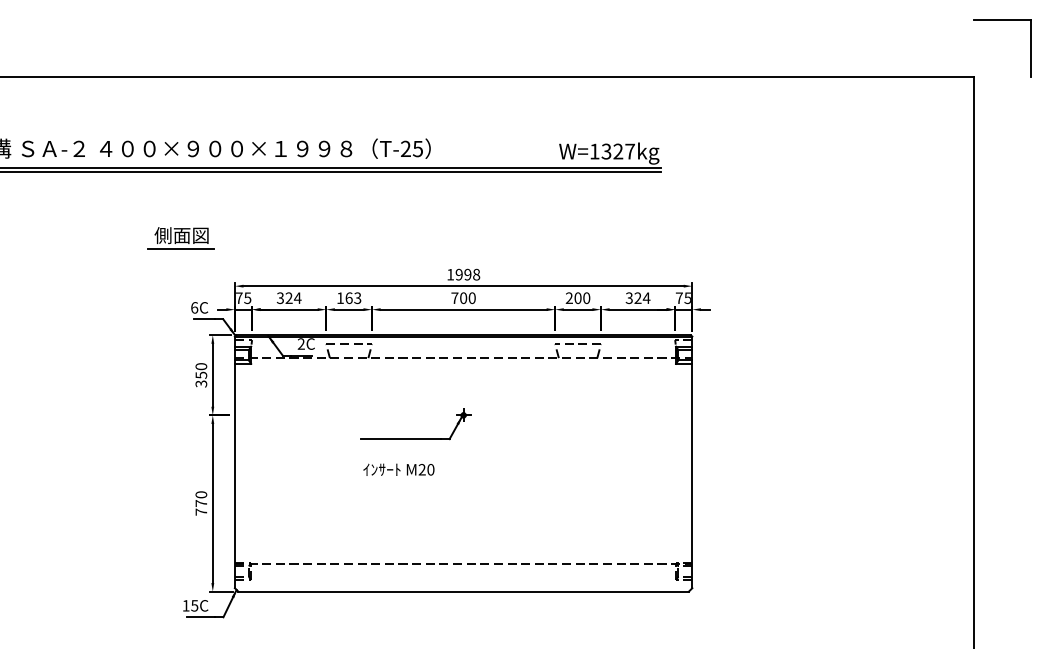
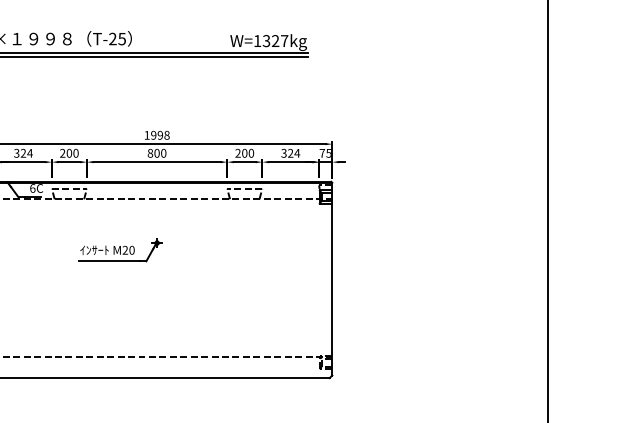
text: (348, 297) -> (68, 152), 163 -> 200
text: (454, 298) -> (150, 153), 700 -> 800
text: (300, 343) -> (32, 188), 2C -> 6C
text: (398, 469) -> (107, 250), moved

